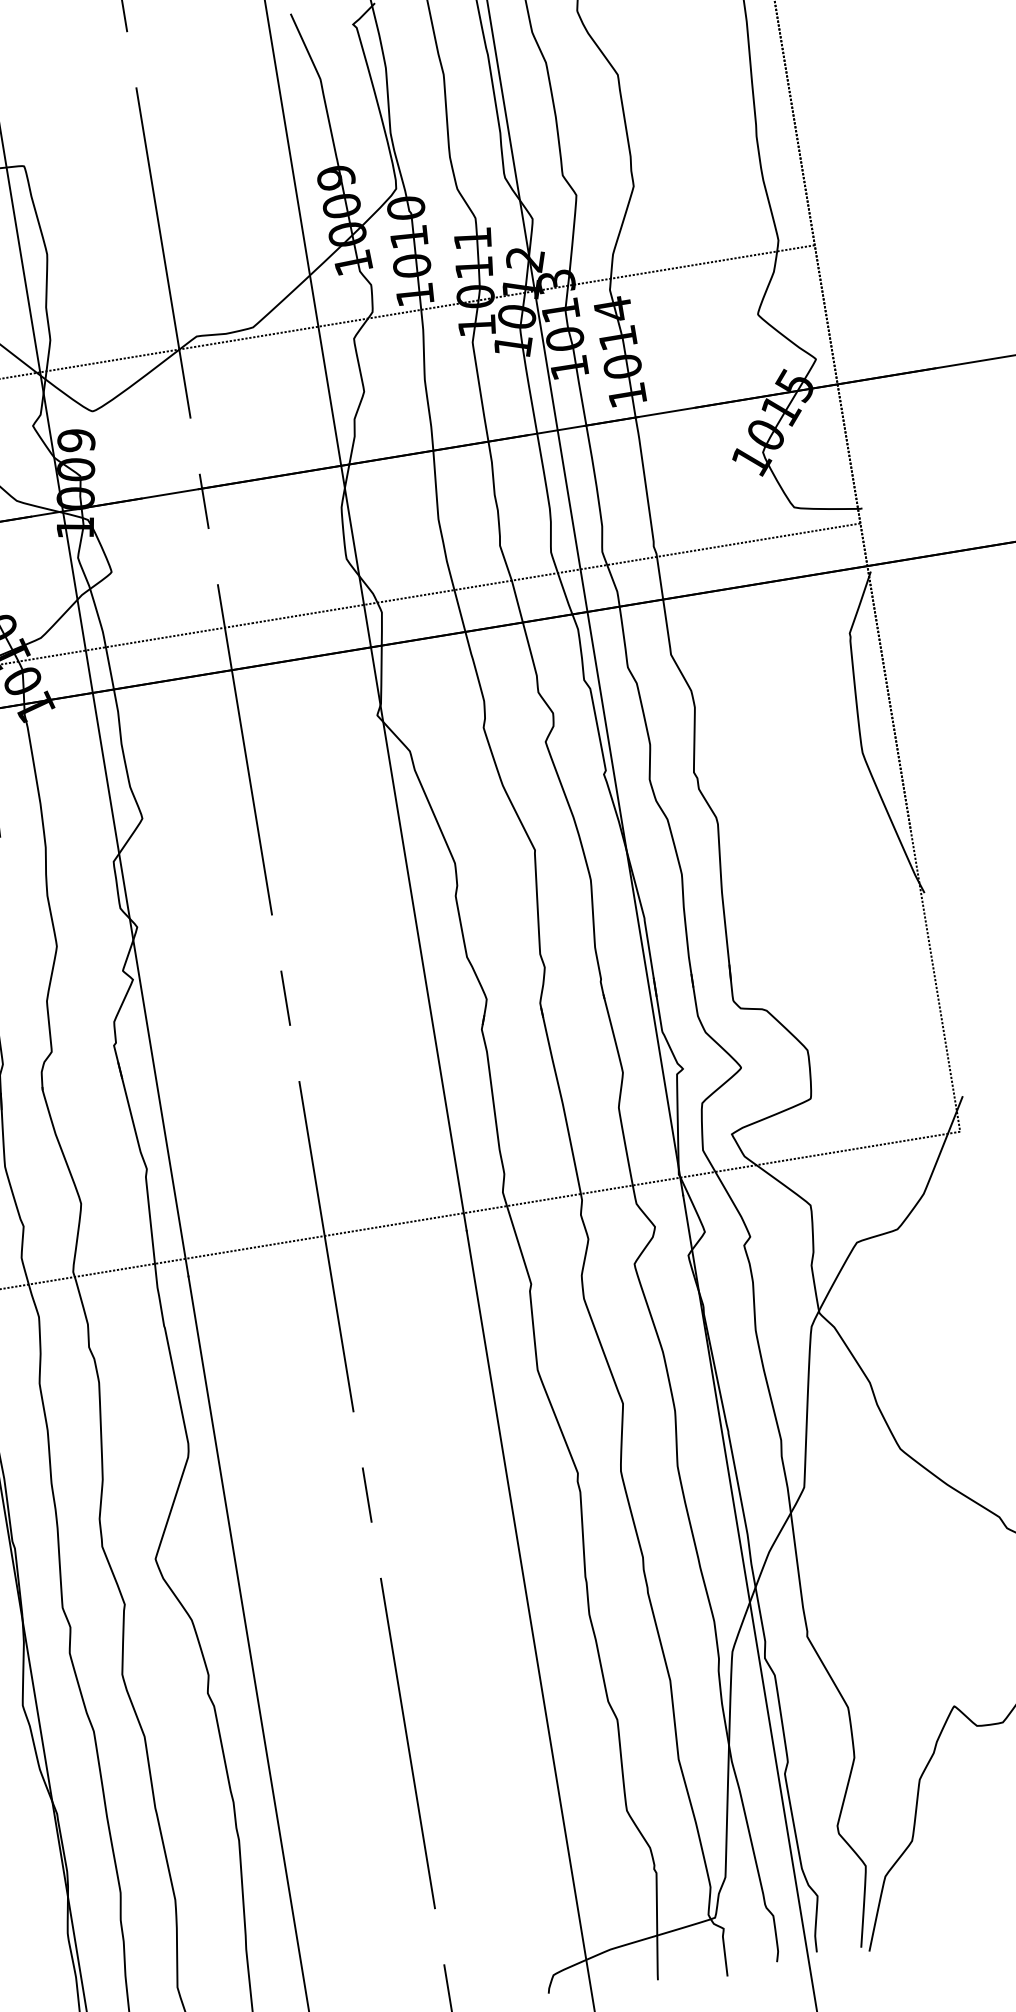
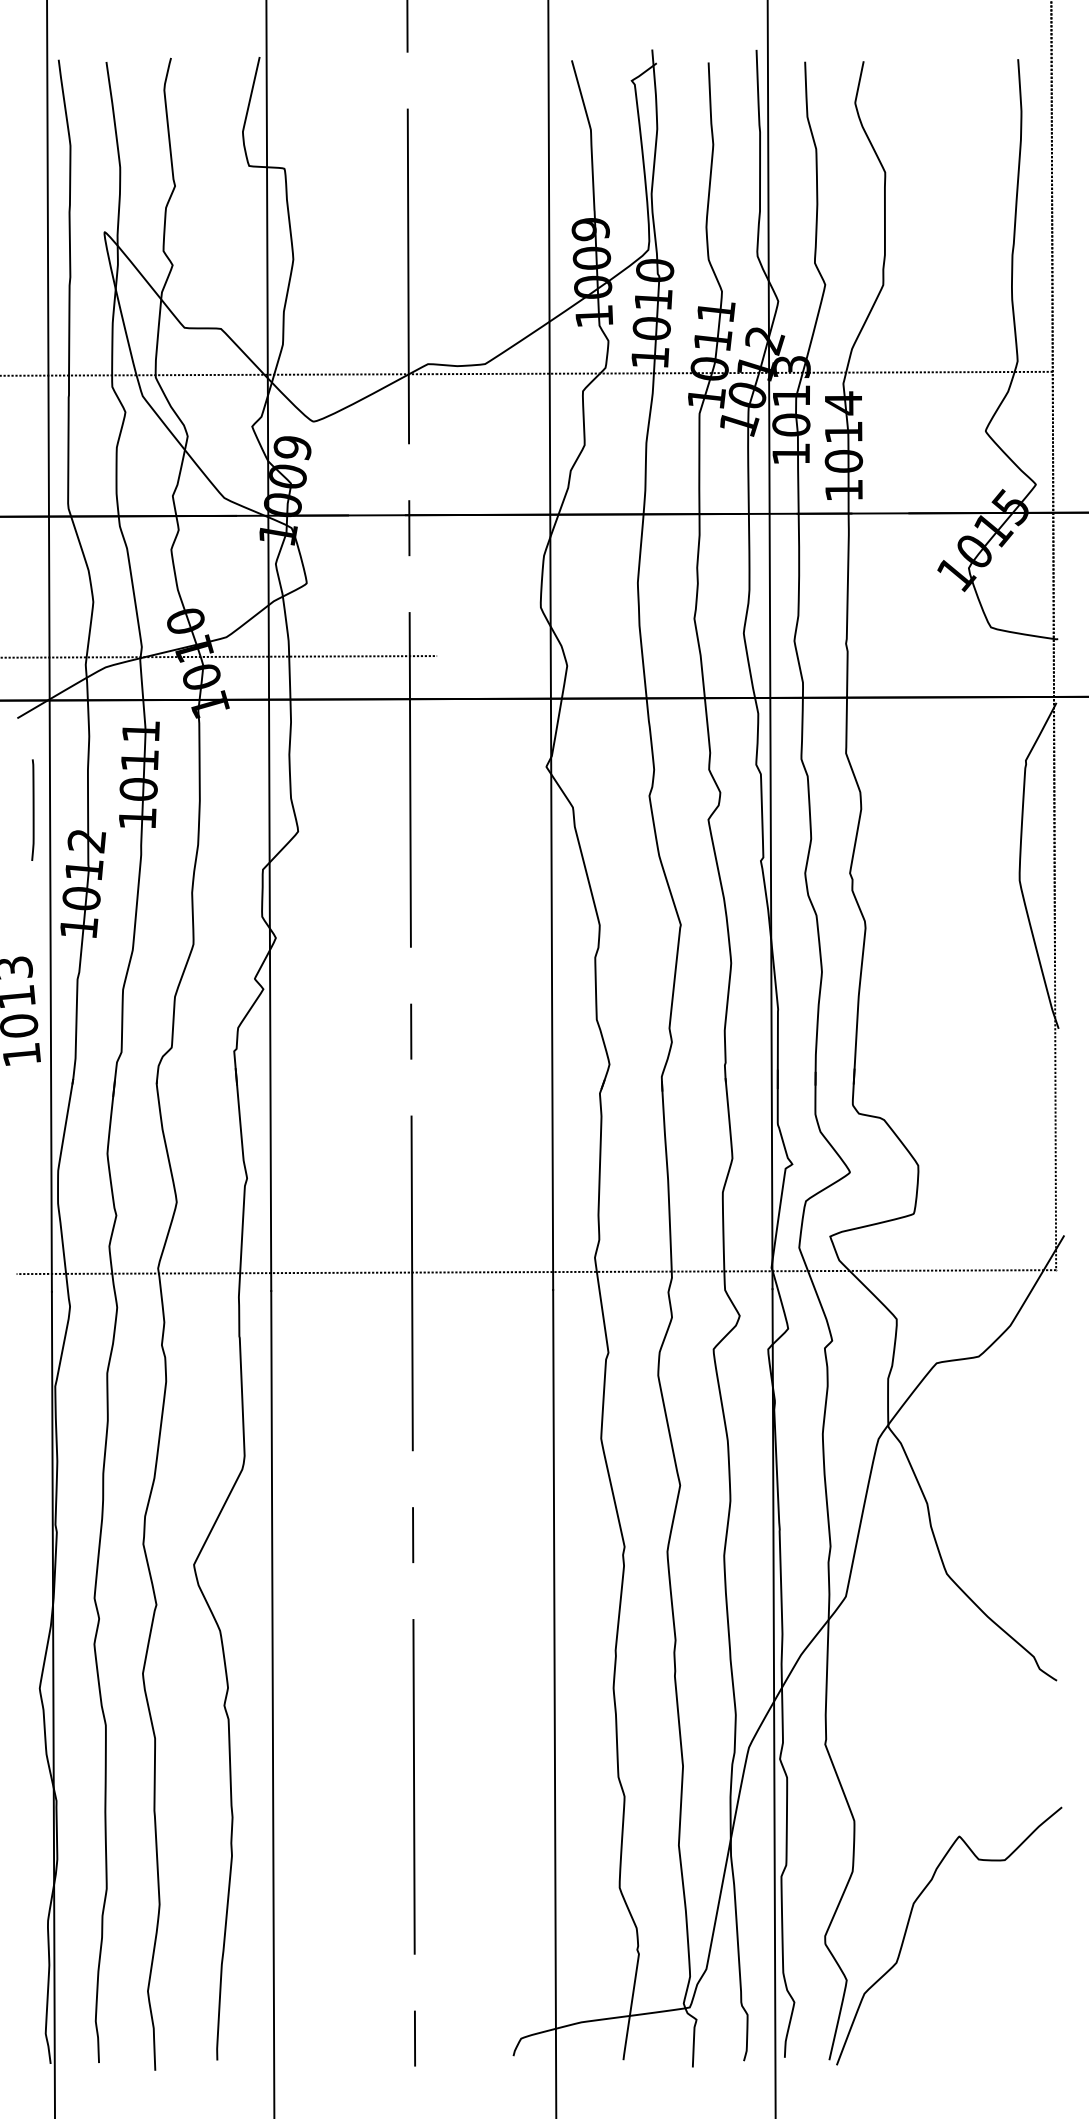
line: (556, 572) -> (745, 654), removed

